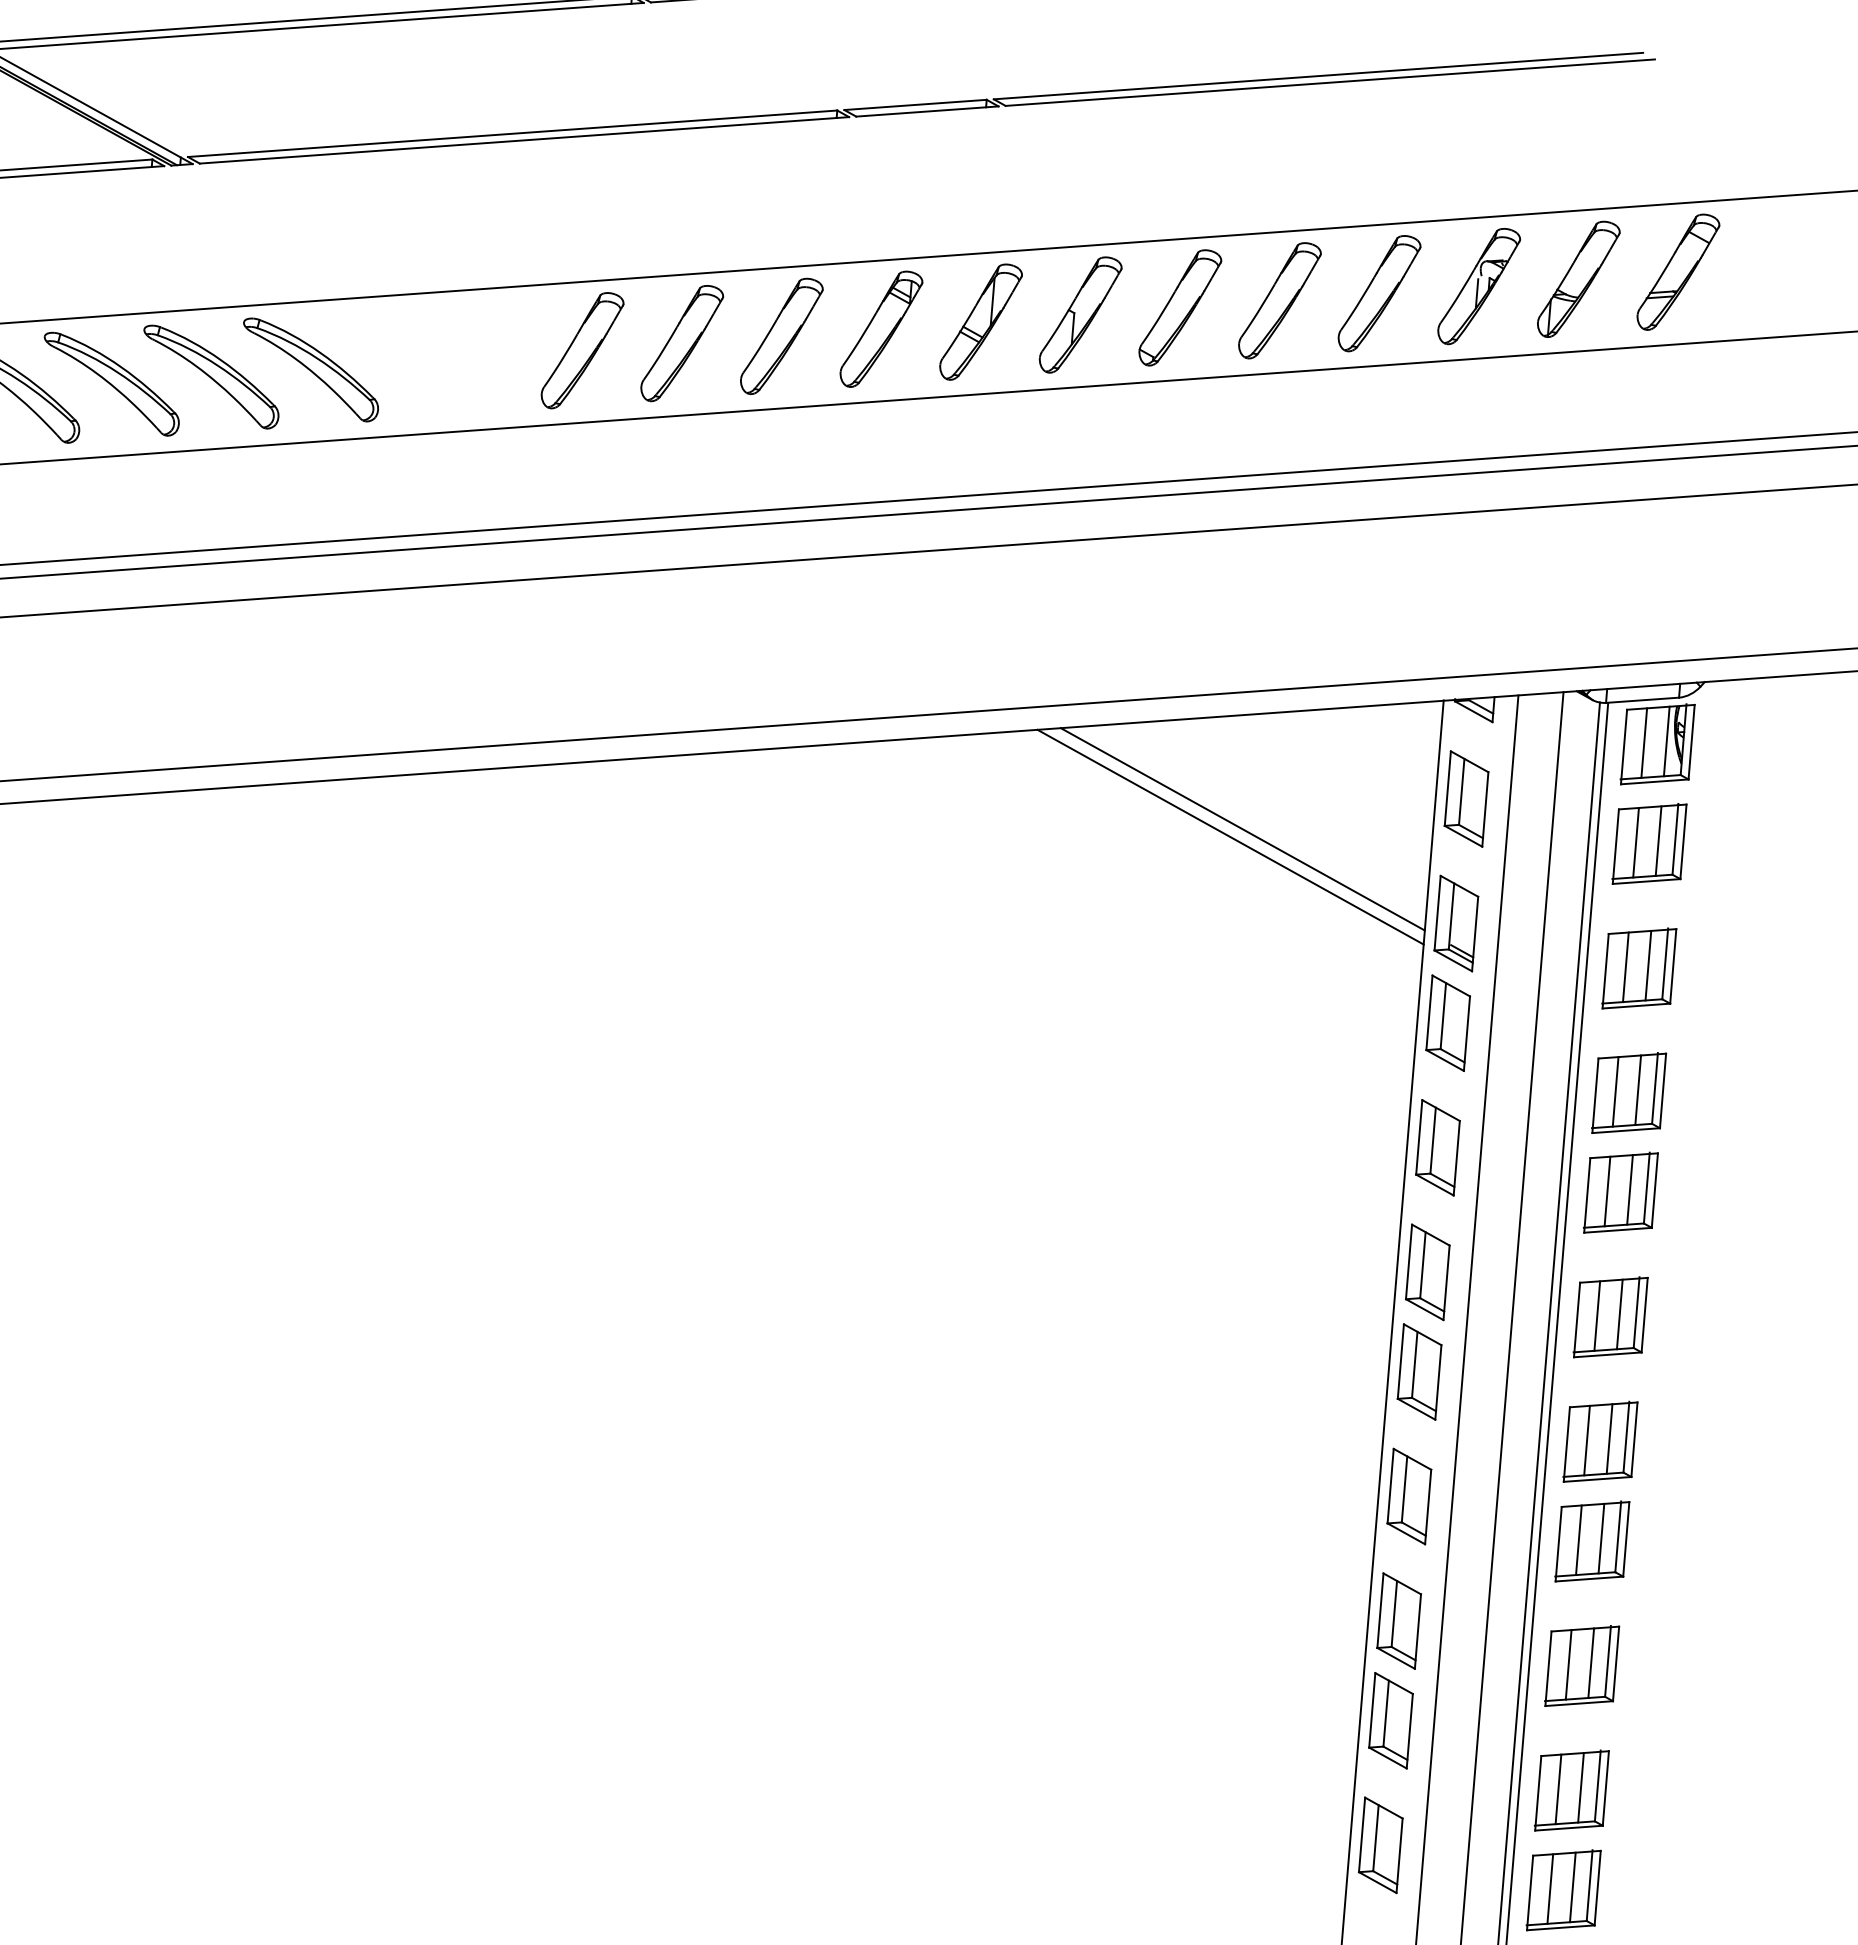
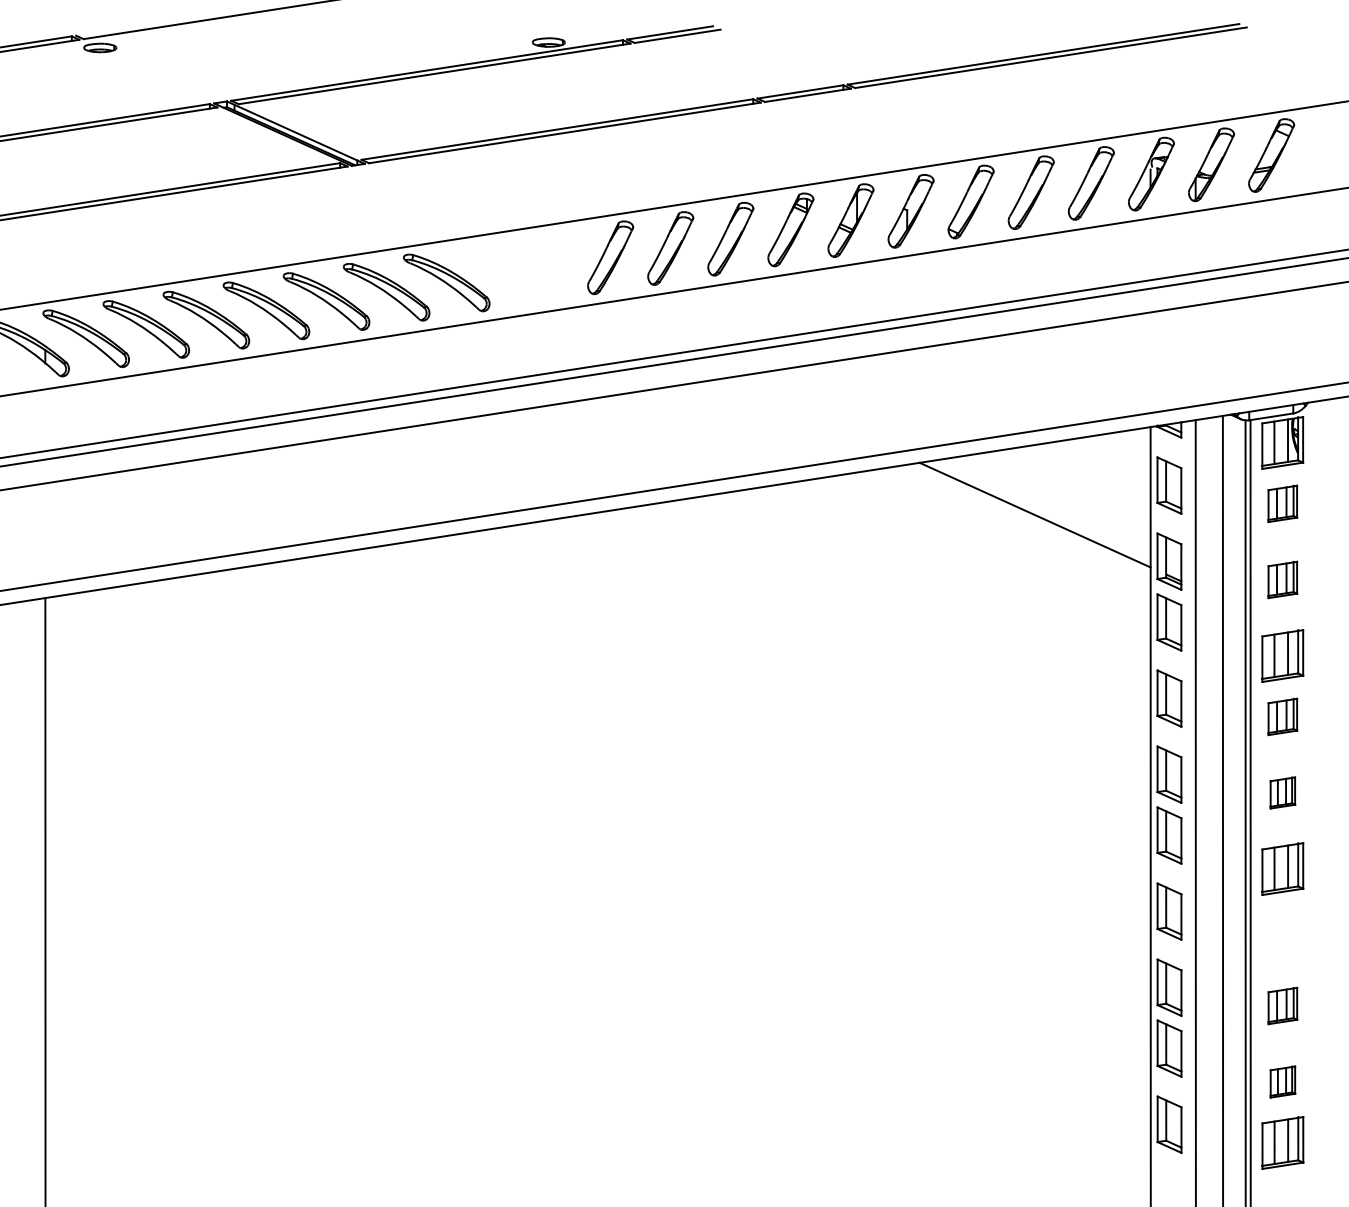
line: (1229, 837) -> (1027, 520), removed
part: (1649, 843) -> (1282, 503), size x0.7
part: (1639, 967) -> (1282, 579), size x0.7
part: (1620, 1192) -> (1282, 716), size x0.7
part: (1610, 1316) -> (1282, 792), size x0.6
part: (1591, 1540) -> (1282, 929), removed
part: (1581, 1665) -> (1282, 1005), size x0.7
part: (1571, 1789) -> (1282, 1081), size x0.6

